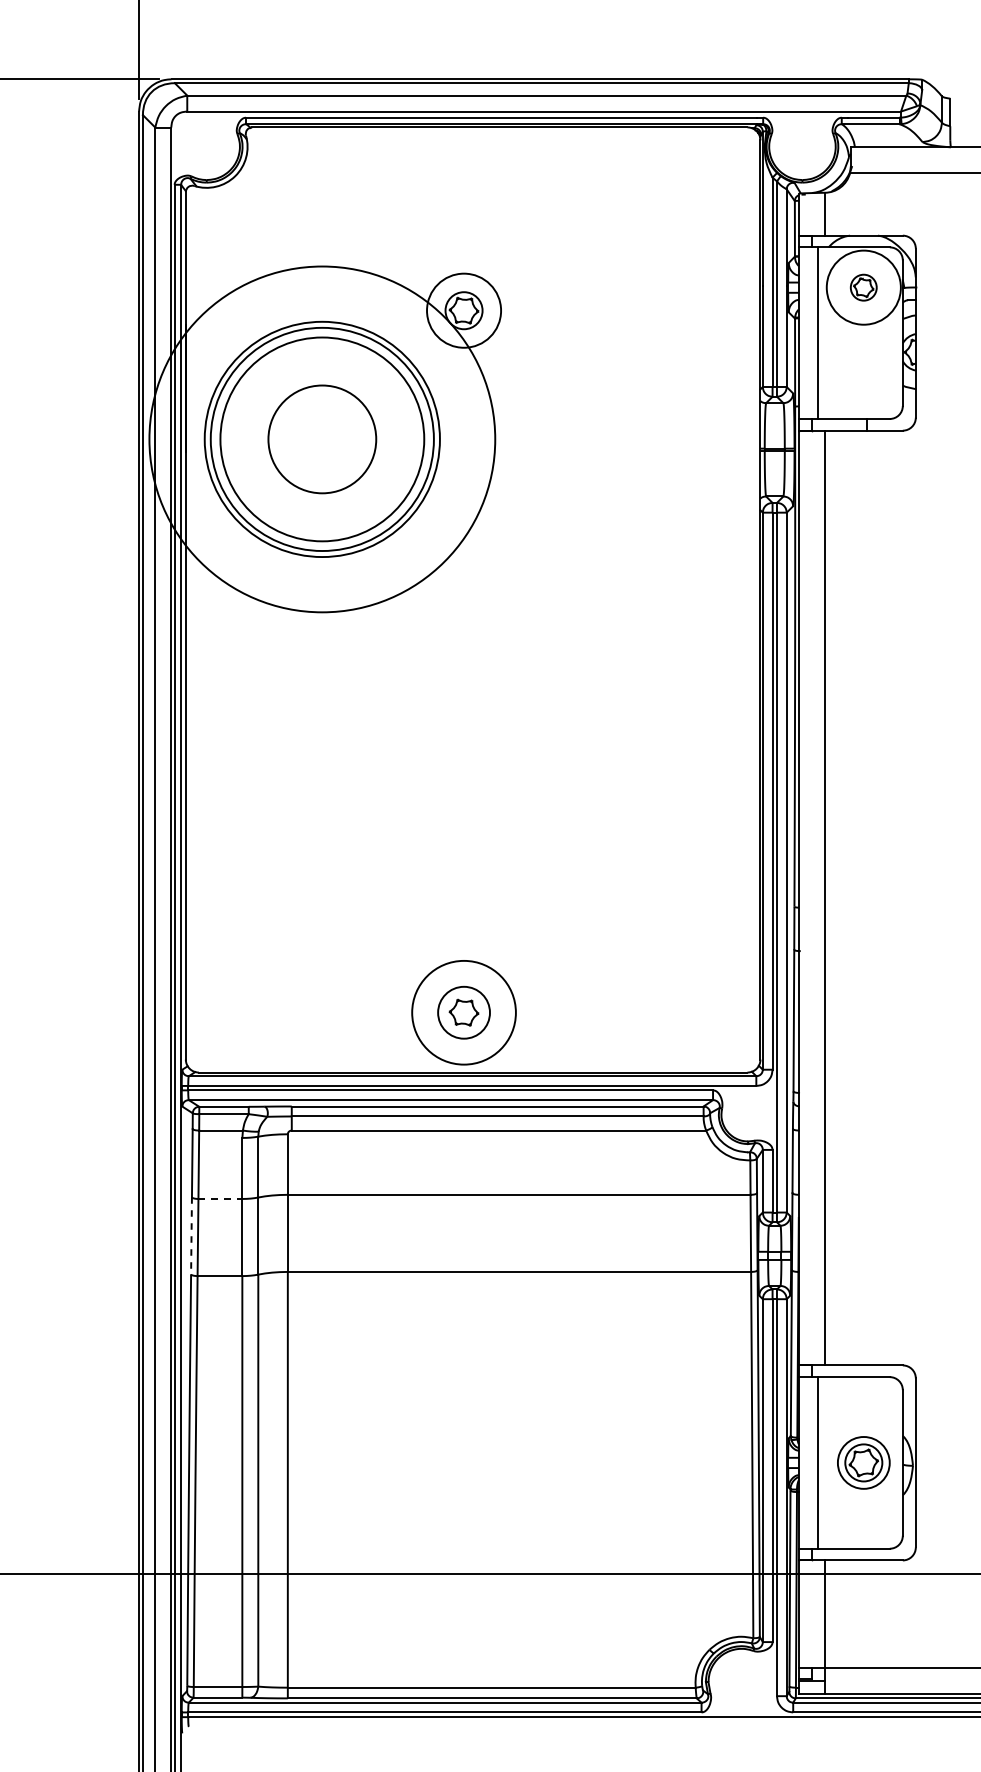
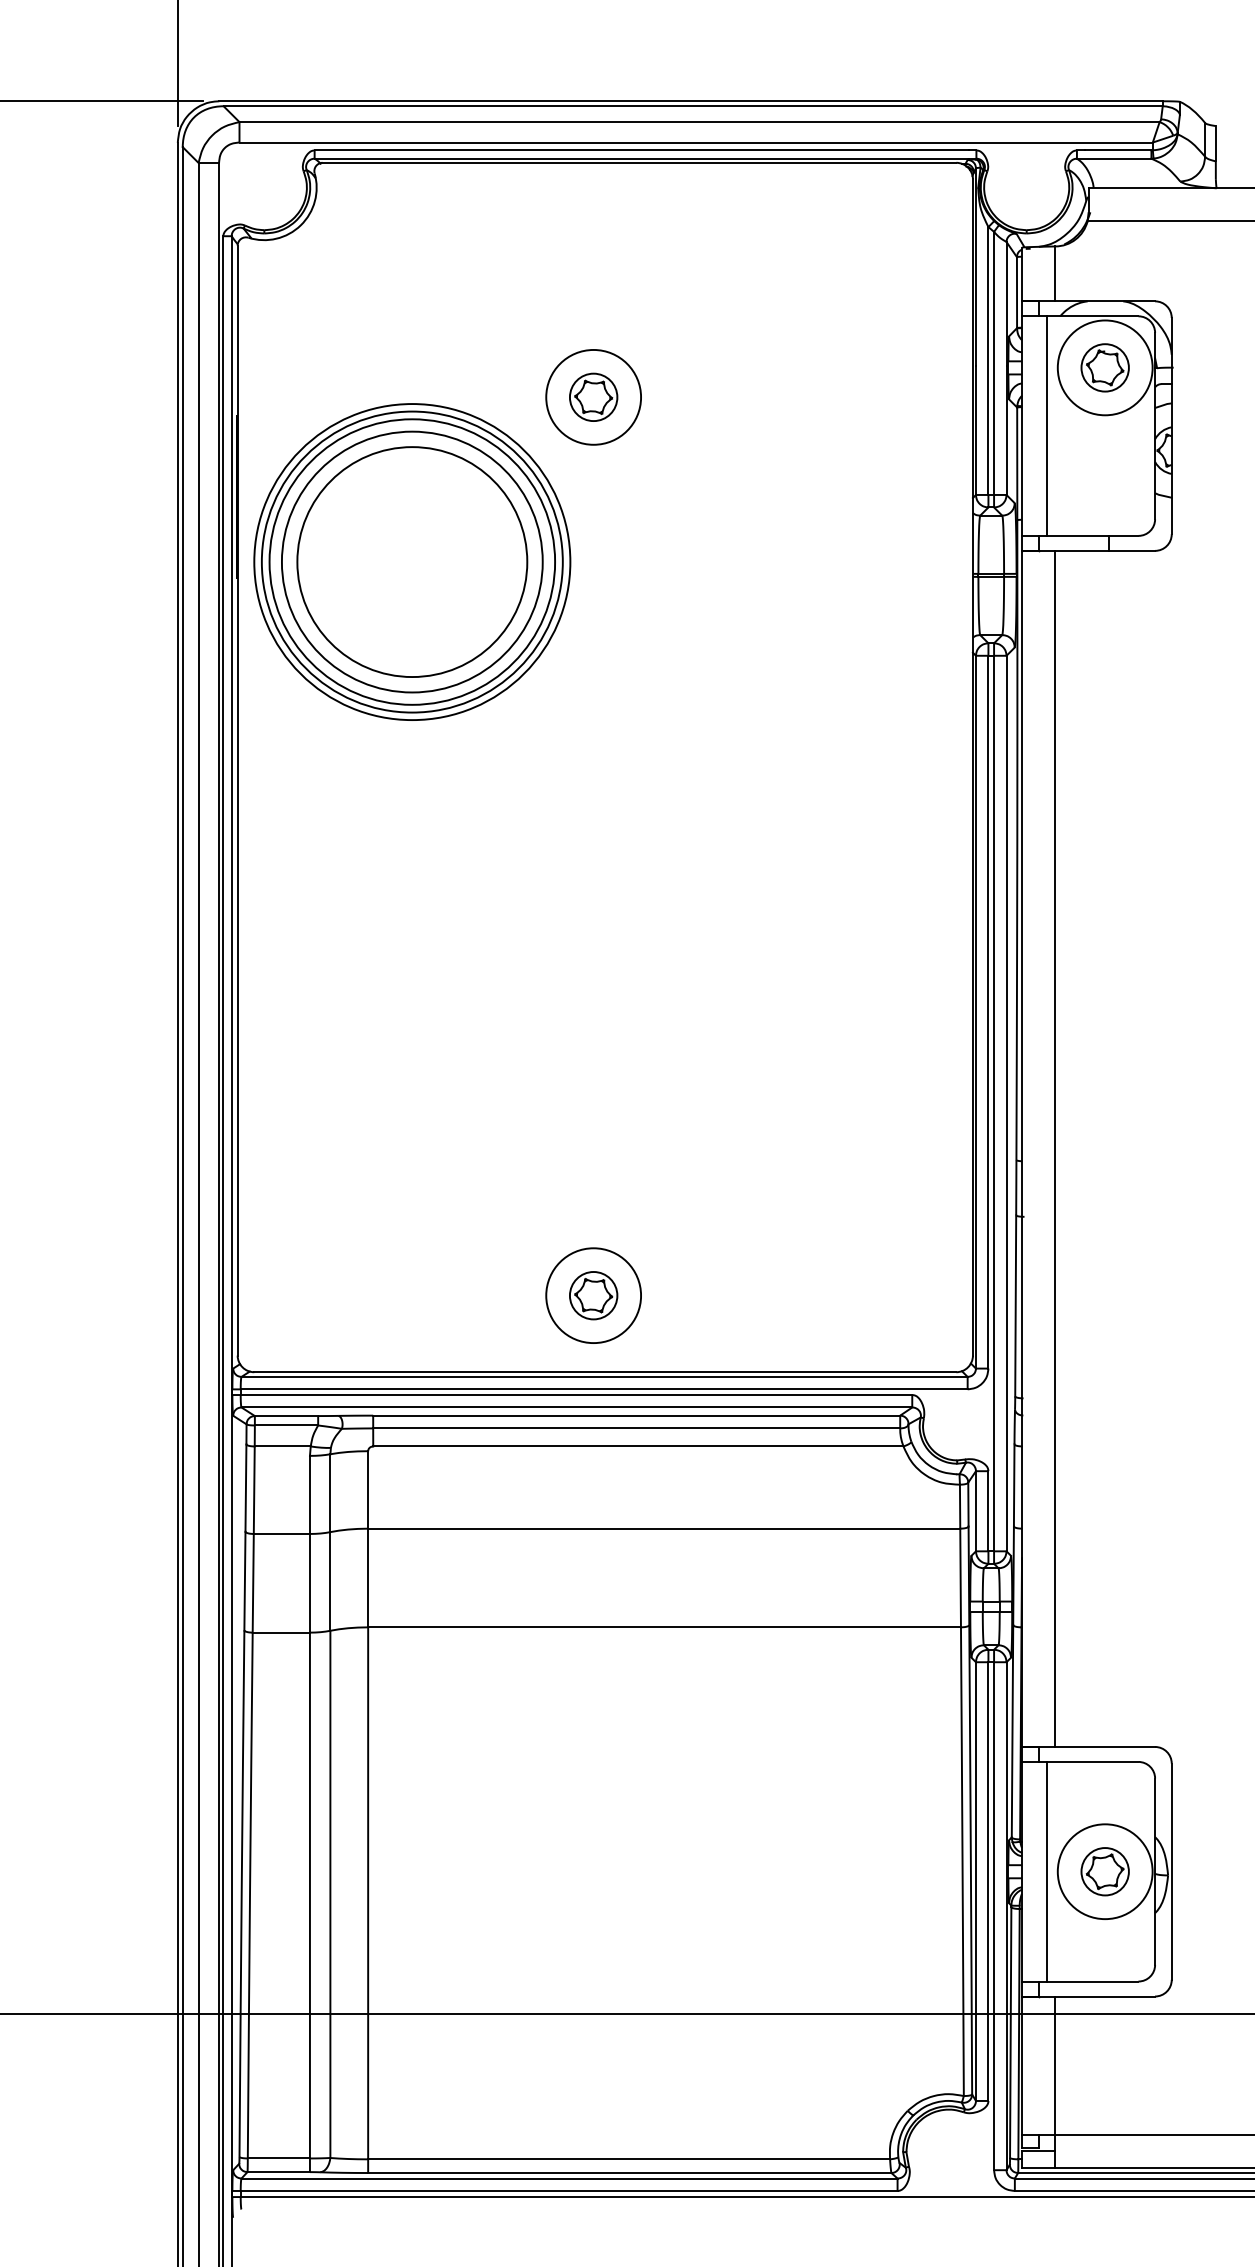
part: (863, 287) -> (1104, 367), size x1.43
circle: (322, 439) -> (412, 562), size x0.71
circle: (322, 439) -> (412, 562), size x1.67
circle: (463, 1012) -> (593, 1295), size x0.71
circle: (463, 1012) -> (593, 1295), size x0.71
line: (220, 1198) -> (282, 1533), dashed -> solid
line: (191, 1236) -> (244, 1581), dashed -> solid
circle: (863, 1462) -> (1104, 1871), size x1.43

